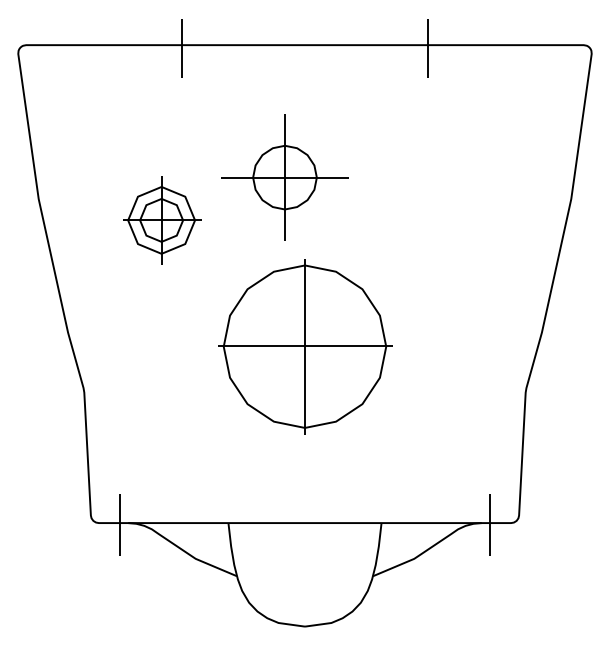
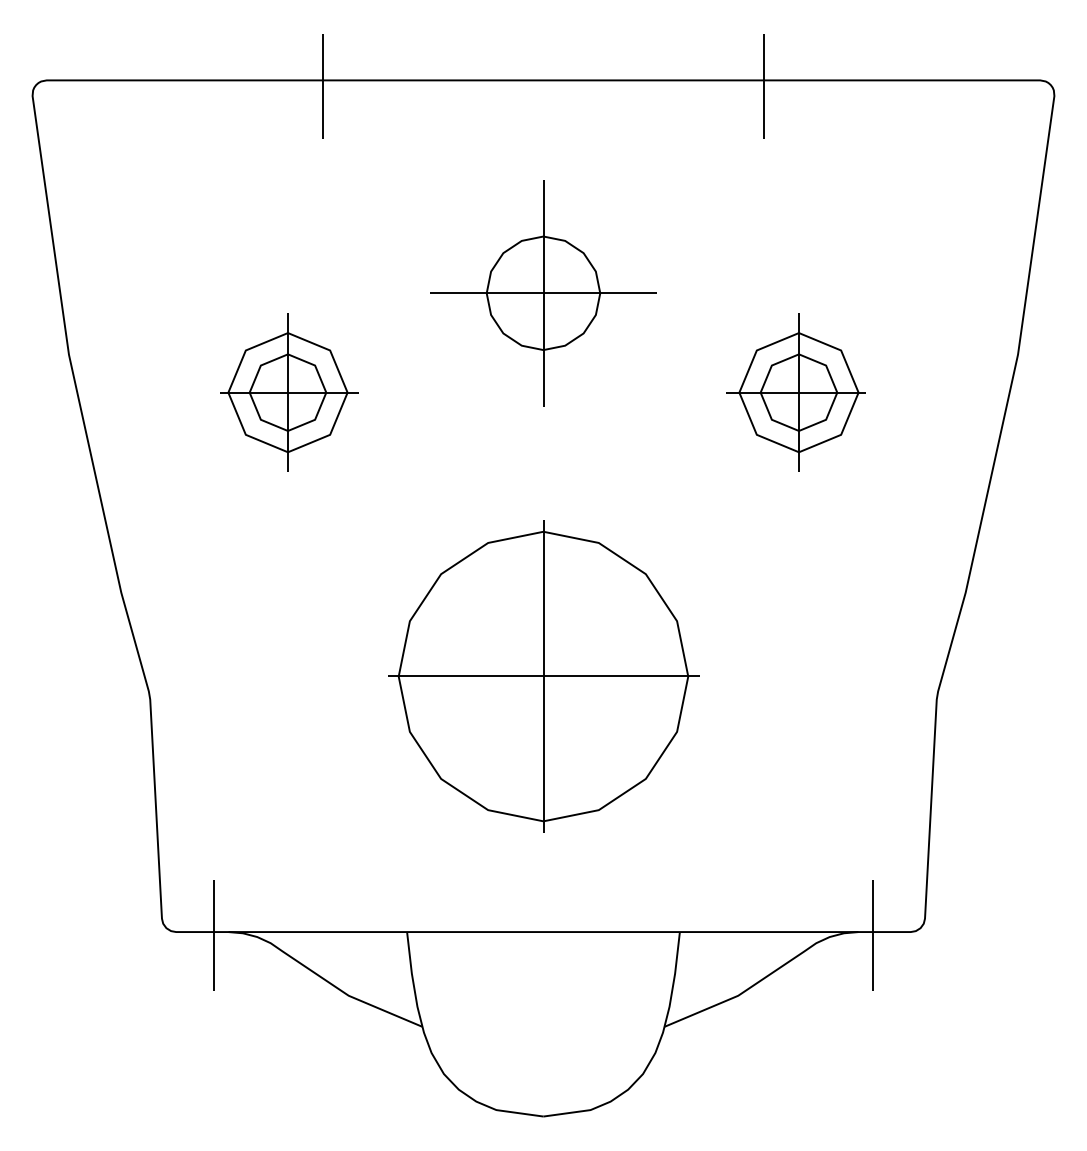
part: (284, 177) -> (542, 293), moved
part: (446, 220) -> (795, 392), added
part: (305, 346) -> (544, 676), moved

